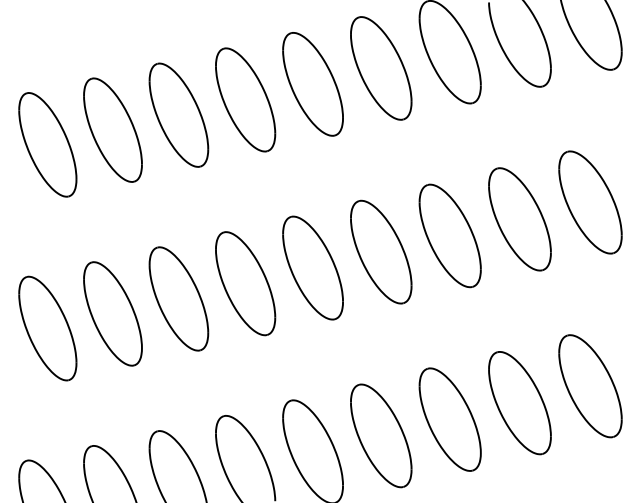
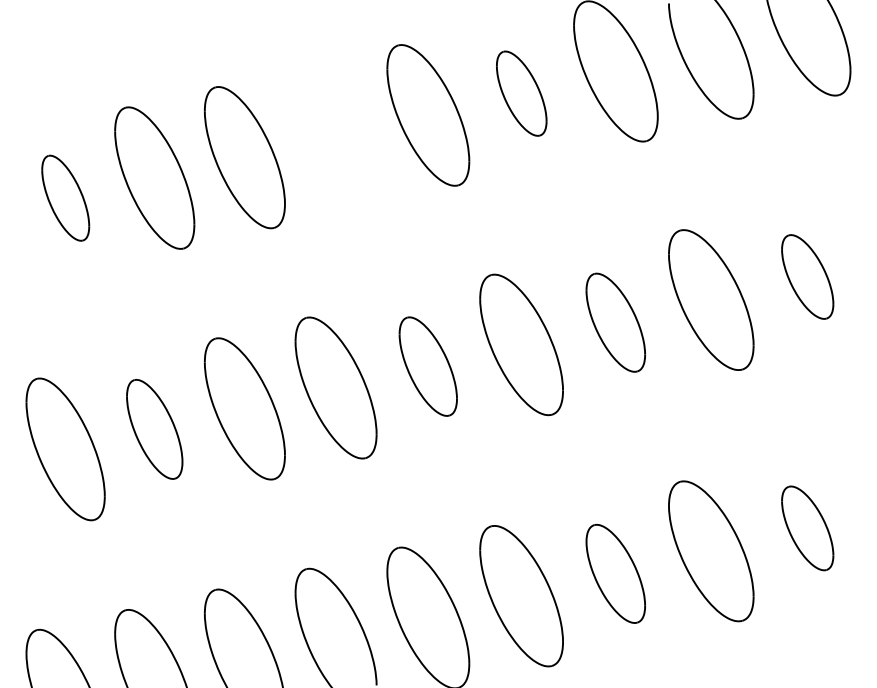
part: (381, 68) -> (521, 93), size x0.6
part: (245, 99) -> (335, 136), removed
part: (47, 144) -> (65, 197), size x0.6
part: (590, 202) -> (807, 276), size x0.6
part: (449, 235) -> (614, 322), size x0.7
part: (312, 267) -> (427, 365), size x0.7
part: (112, 313) -> (154, 428), size x0.7
part: (590, 386) -> (807, 528), size x0.6
part: (449, 419) -> (614, 573), size x0.7

